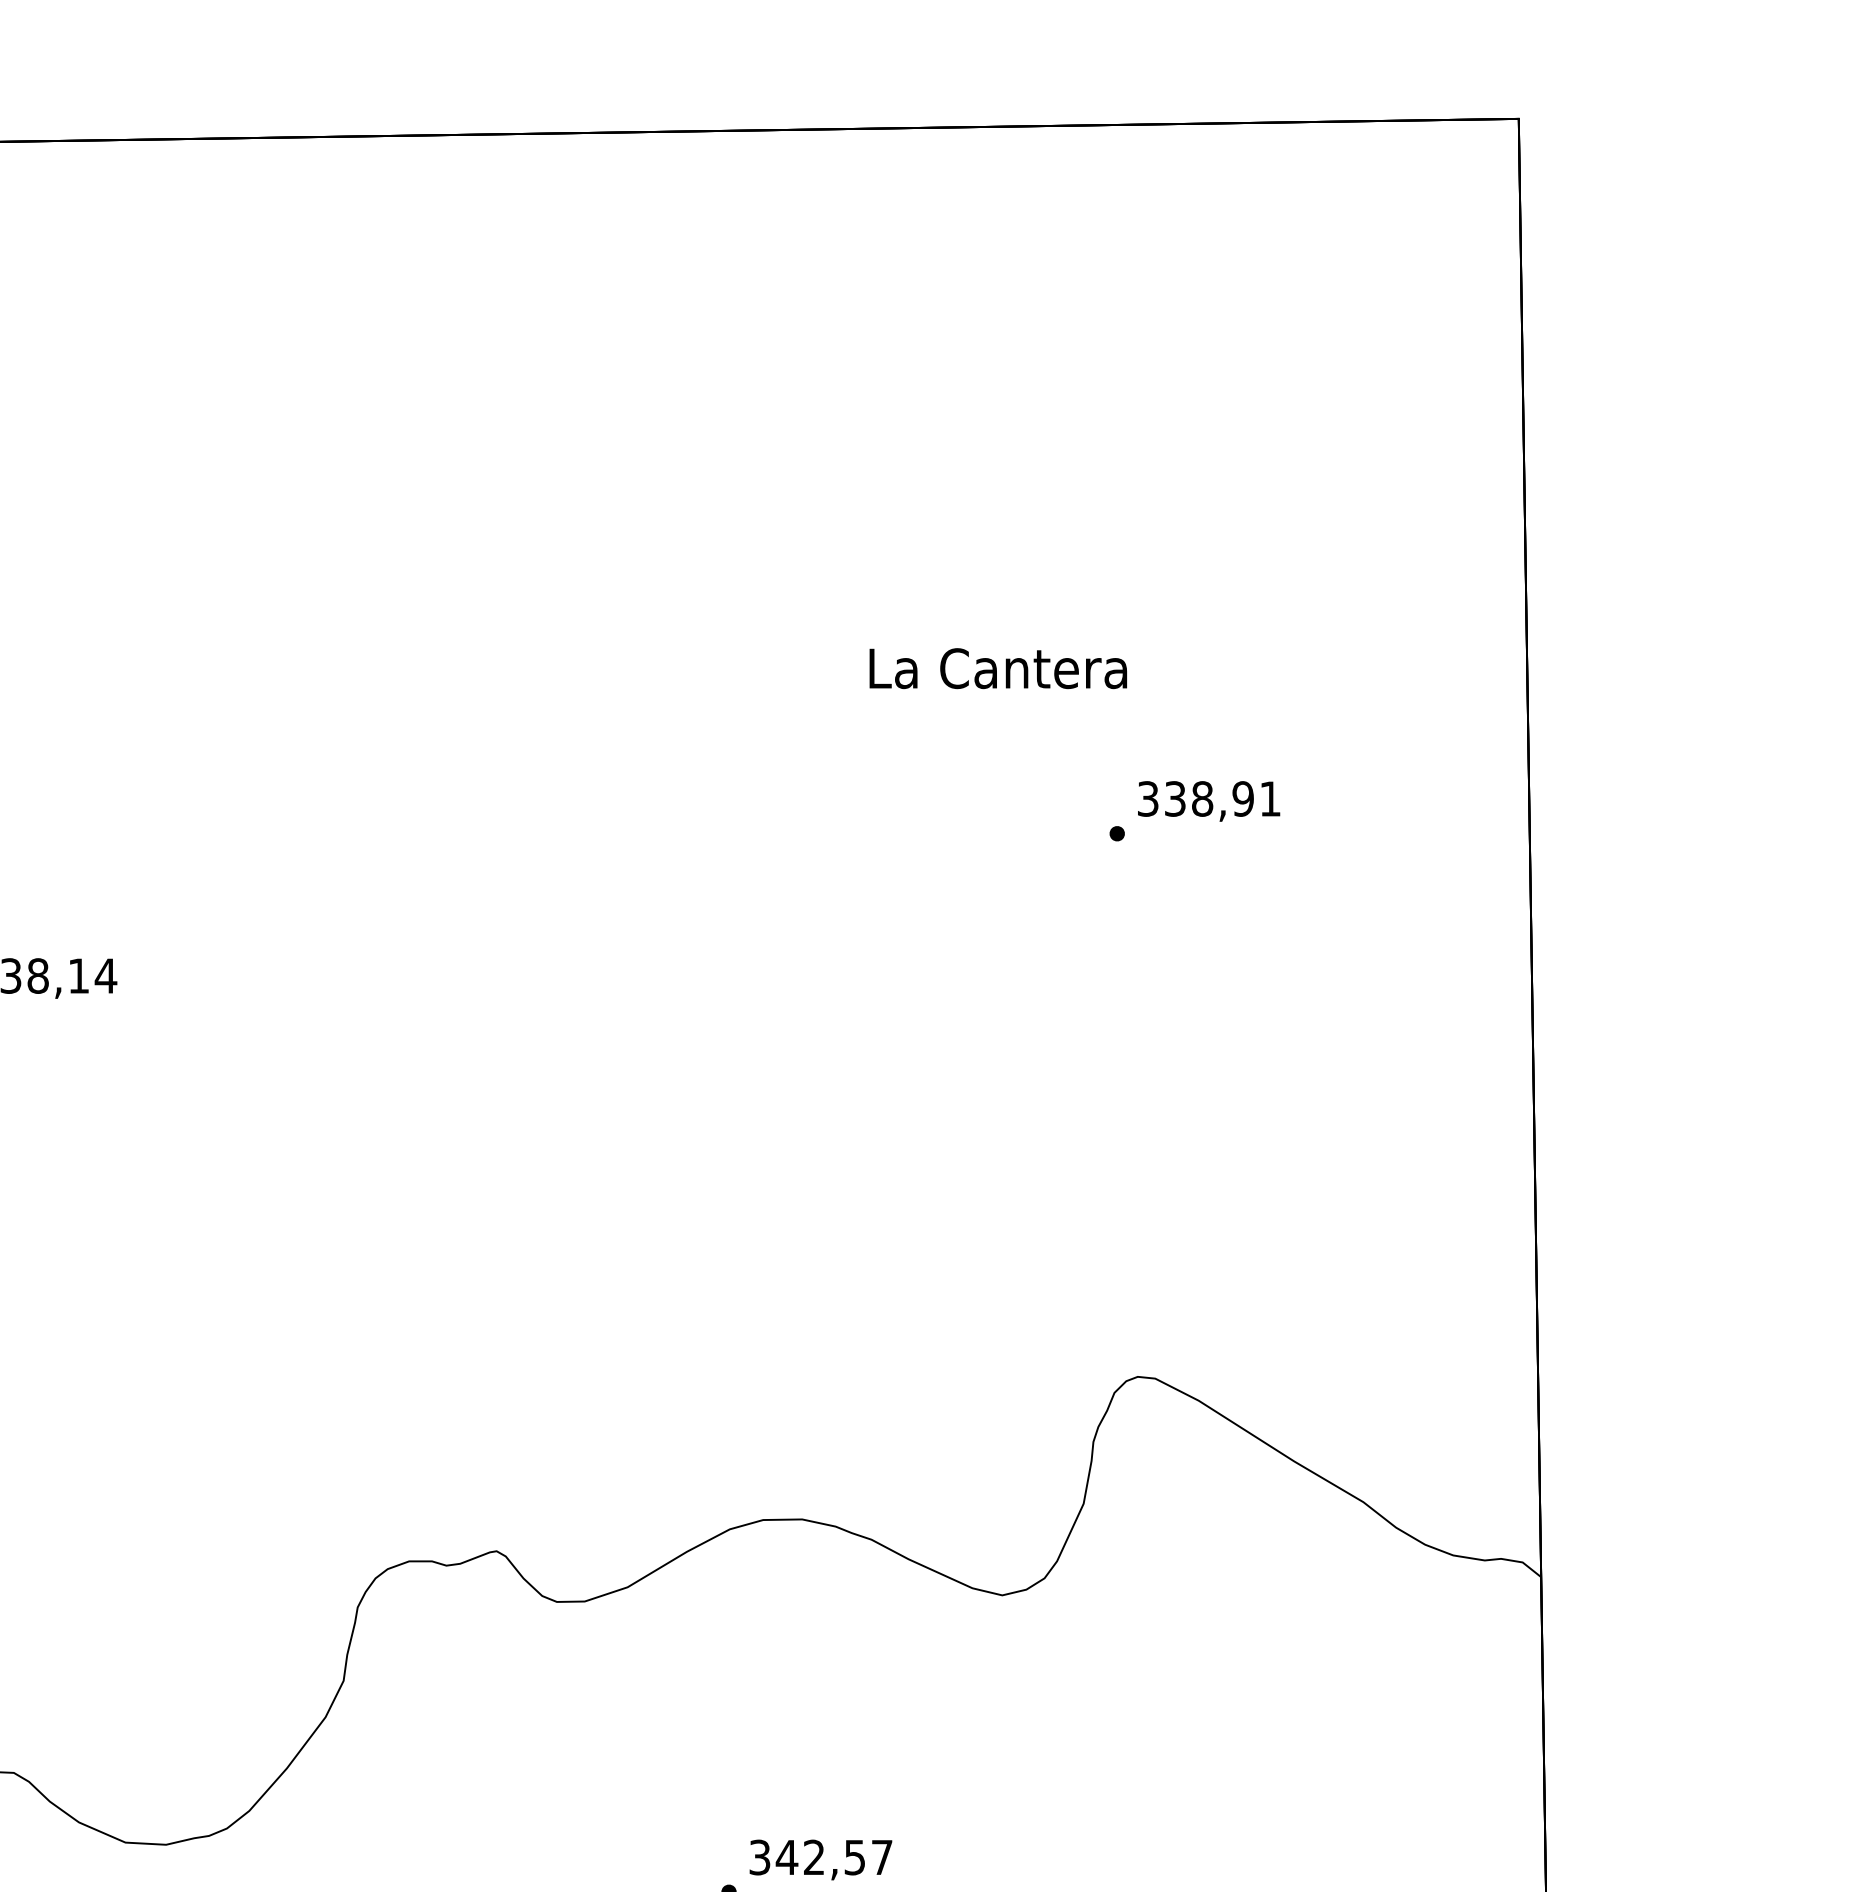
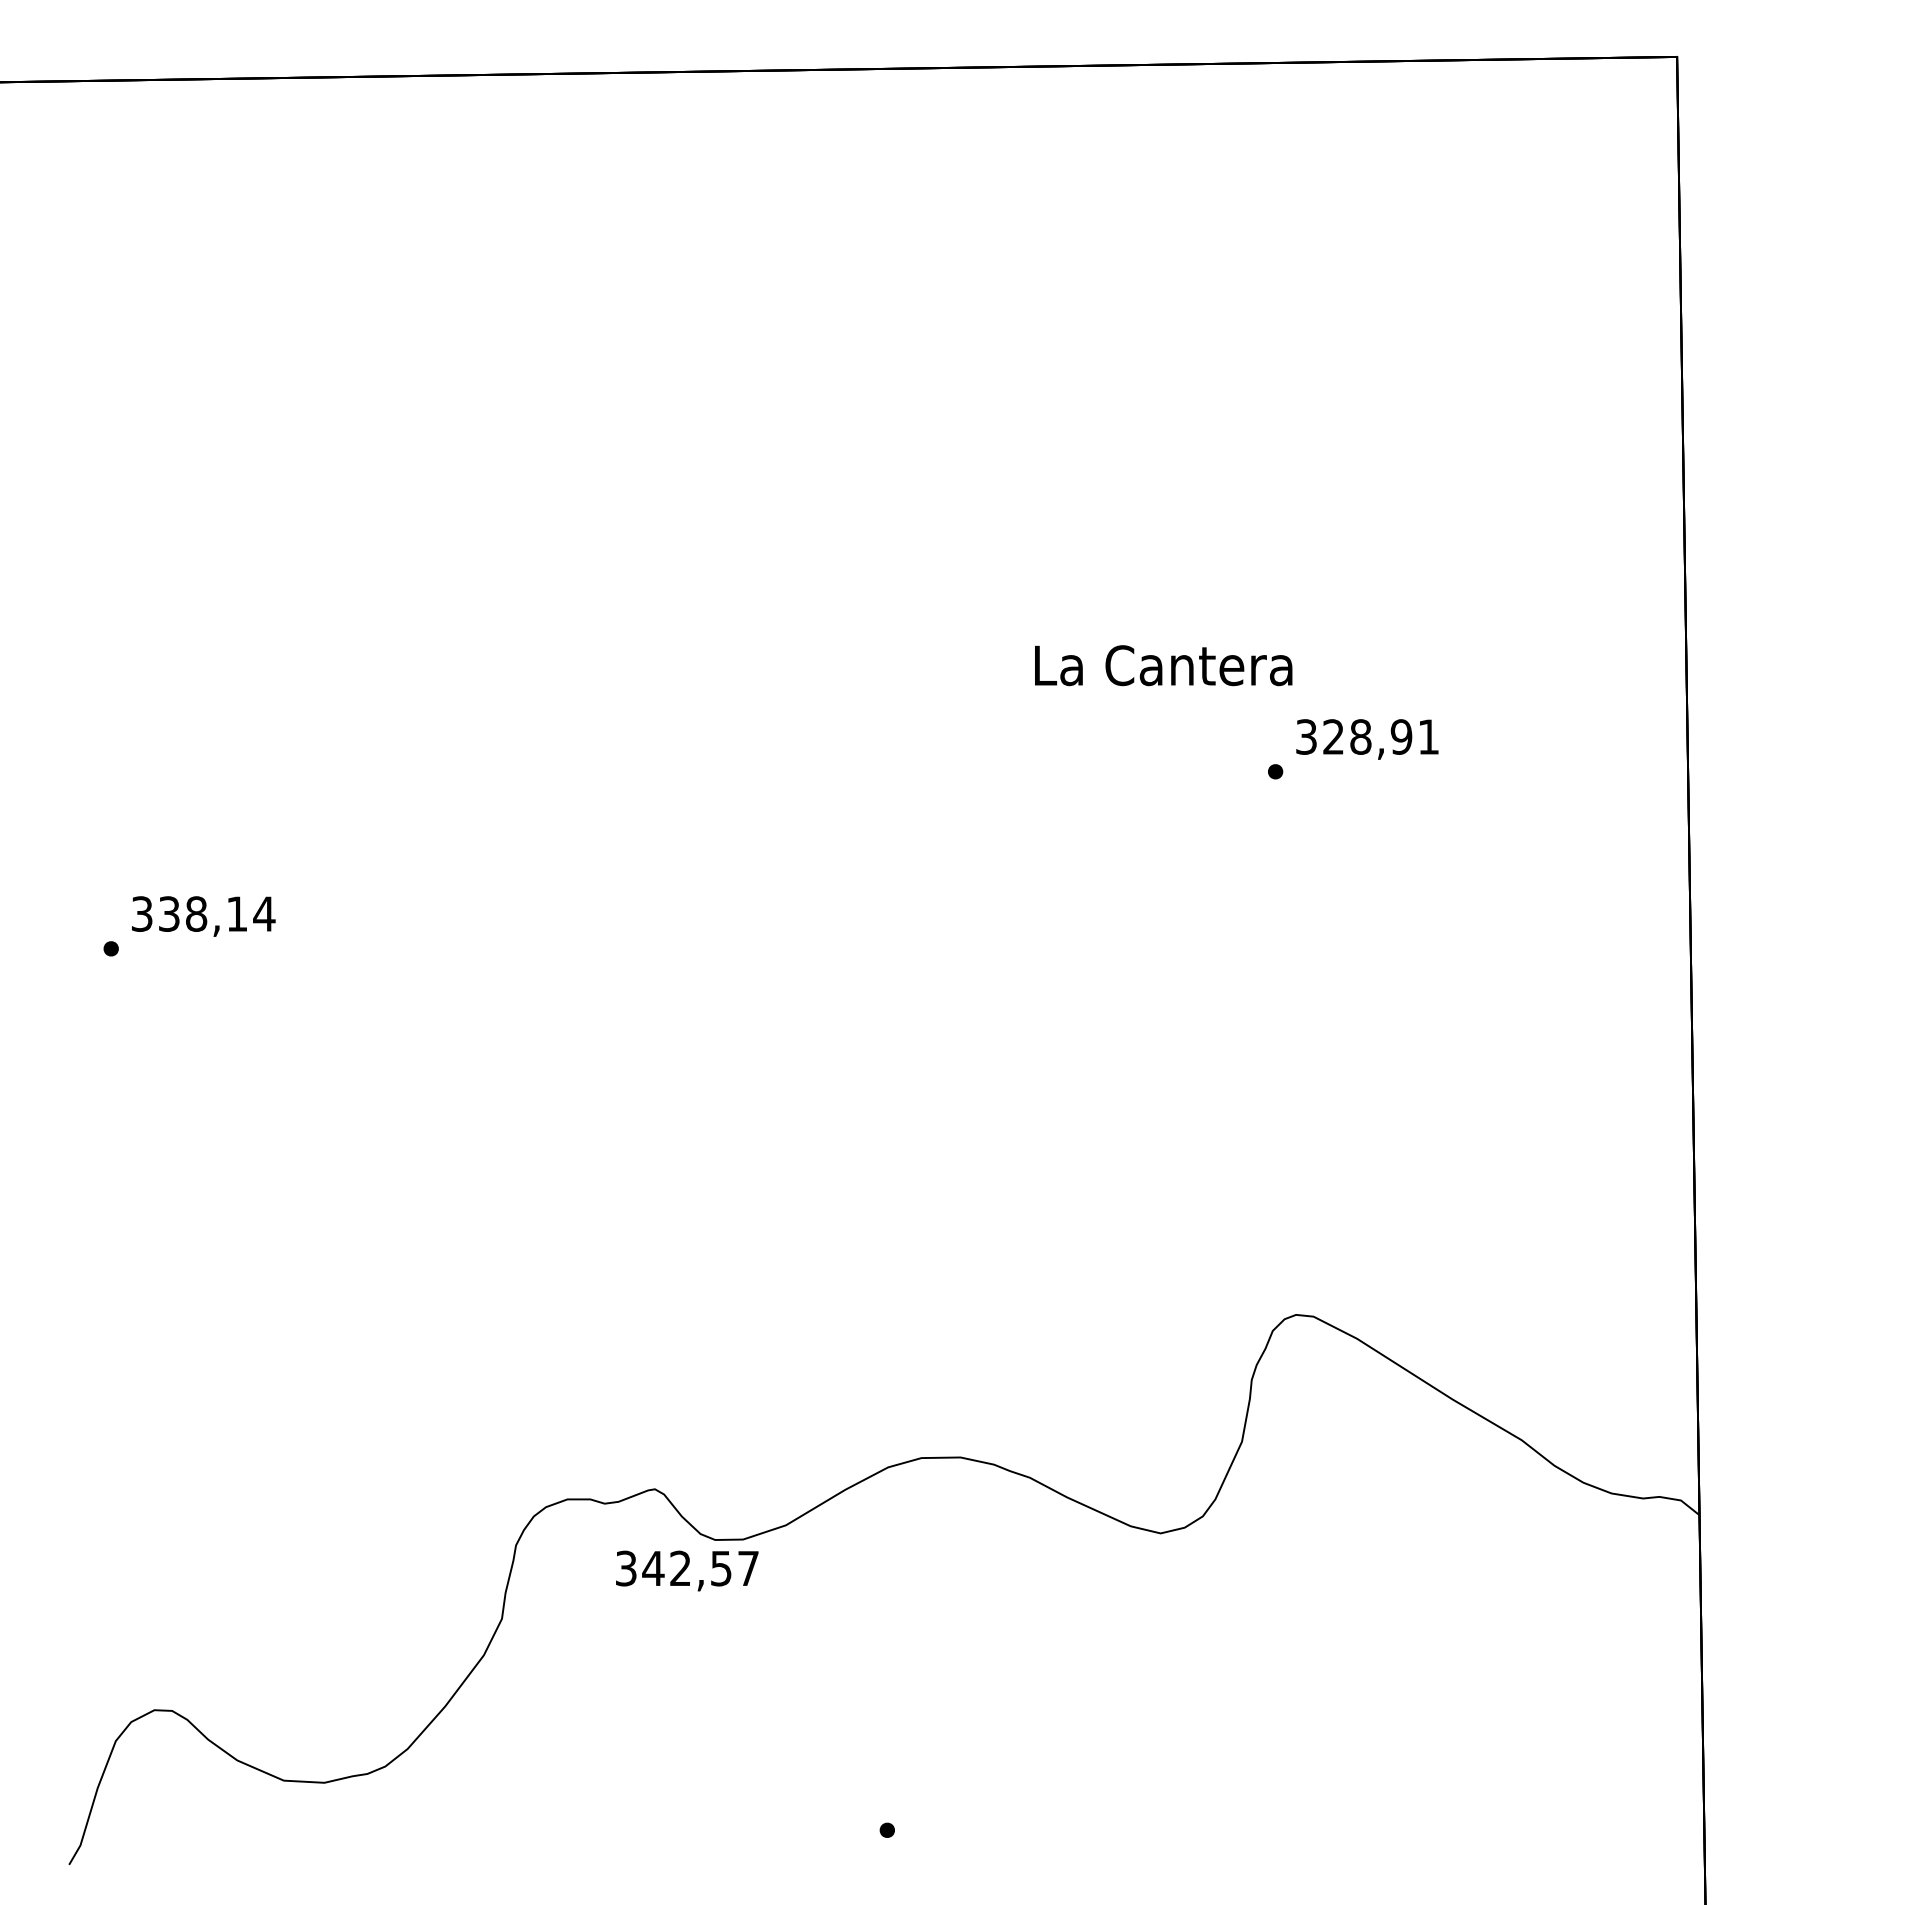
text: (998, 668) -> (1163, 665), moved
text: (1175, 798) -> (1333, 736), 338,91 -> 328,91
text: (821, 1859) -> (687, 1570), moved

